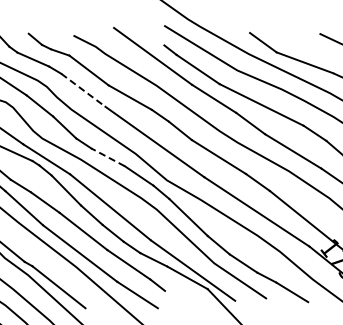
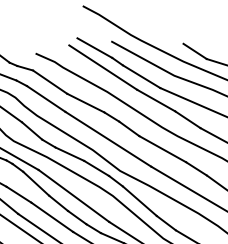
line: (144, 32) -> (95, 47), added
line: (83, 90) -> (46, 99), dashed -> solid
line: (108, 157) -> (70, 154), dashed -> solid

